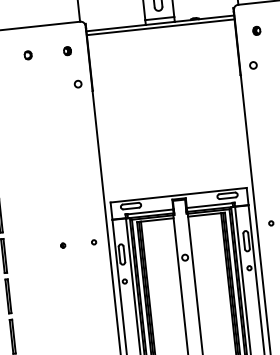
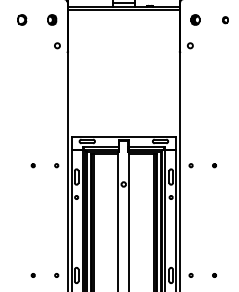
part: (256, 31) -> (195, 20), size x1.6
part: (66, 51) -> (51, 20), size x1.6
part: (28, 55) -> (22, 20), size x1.6

